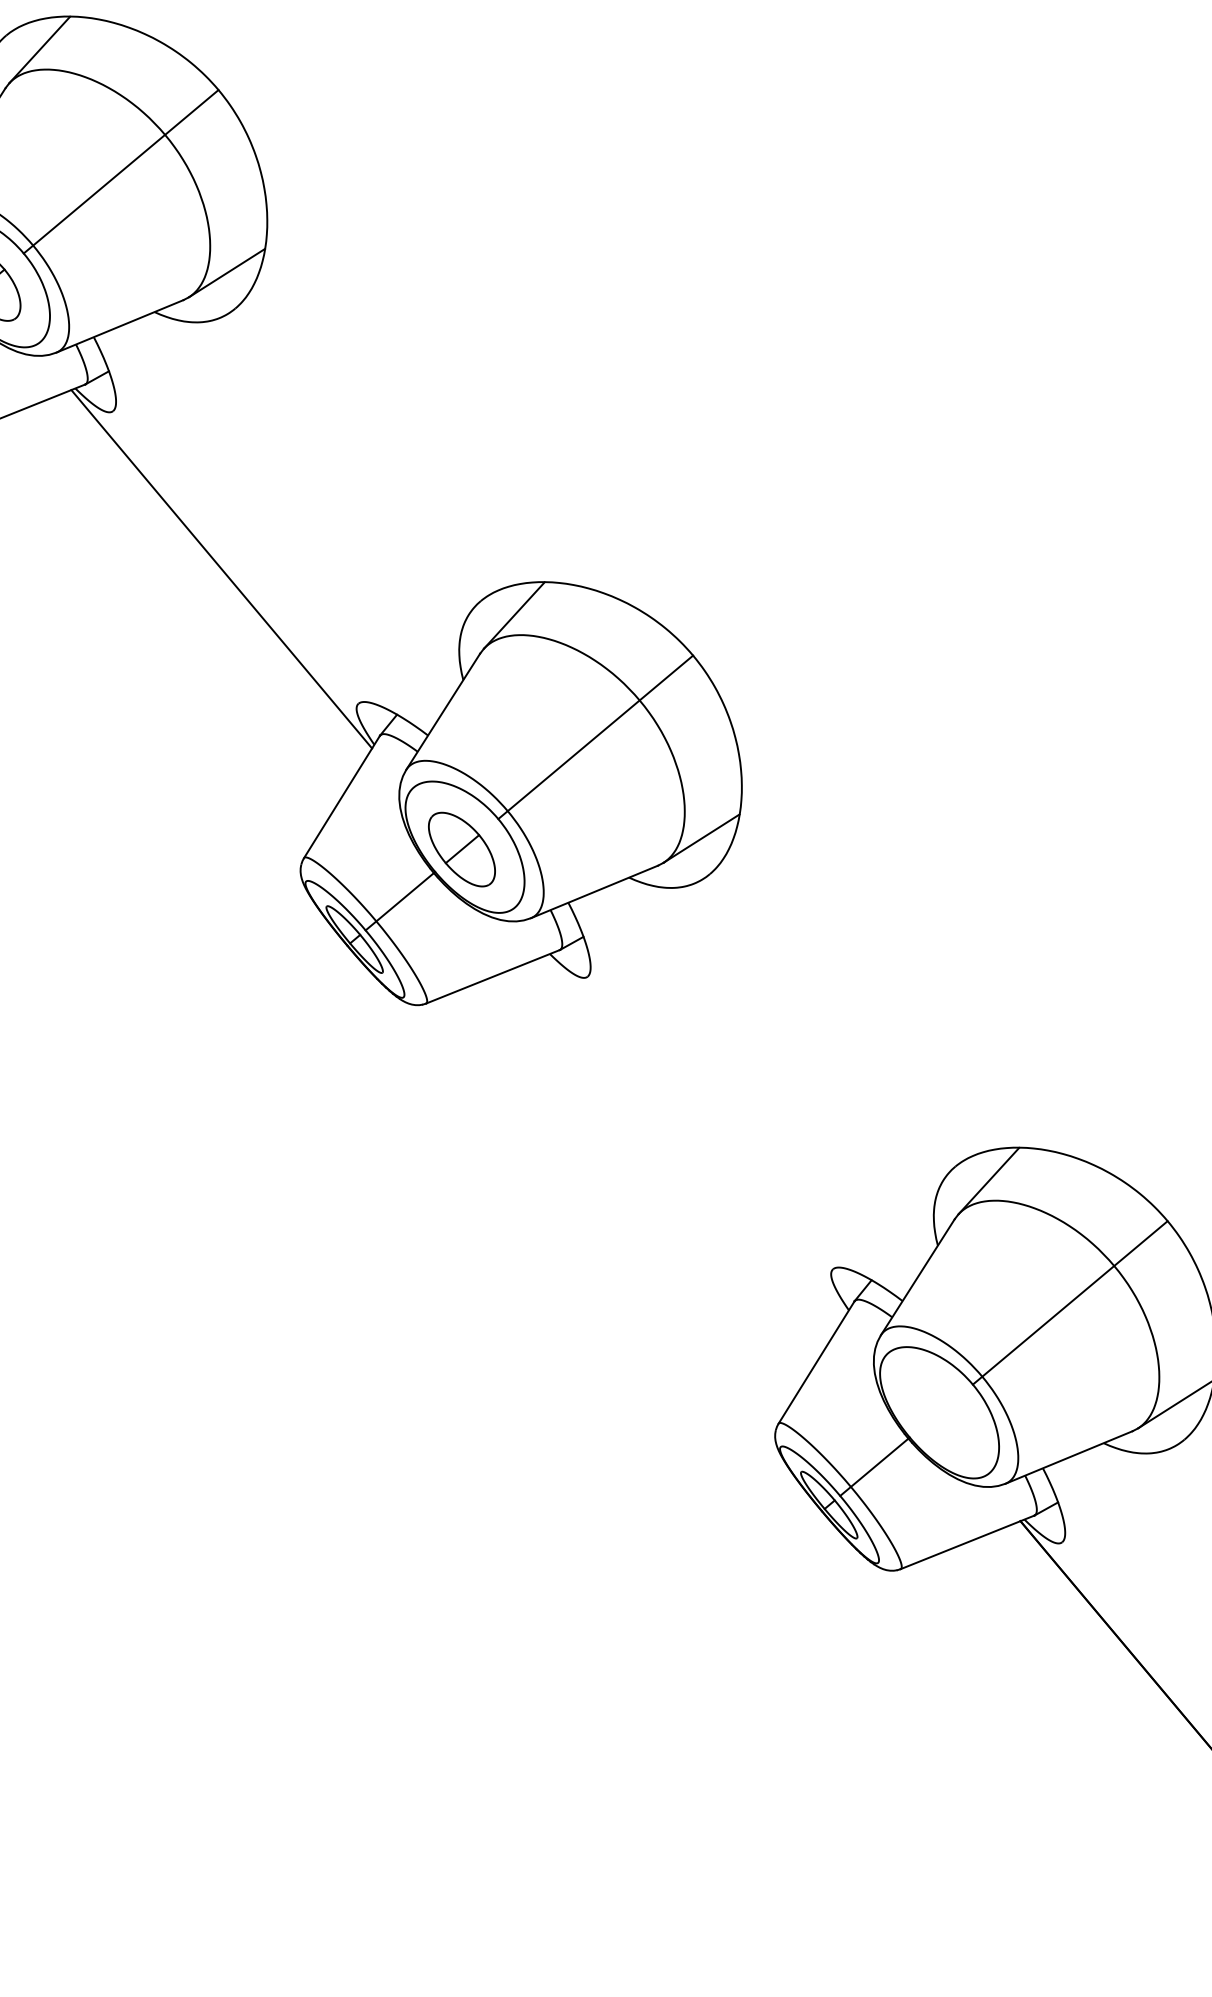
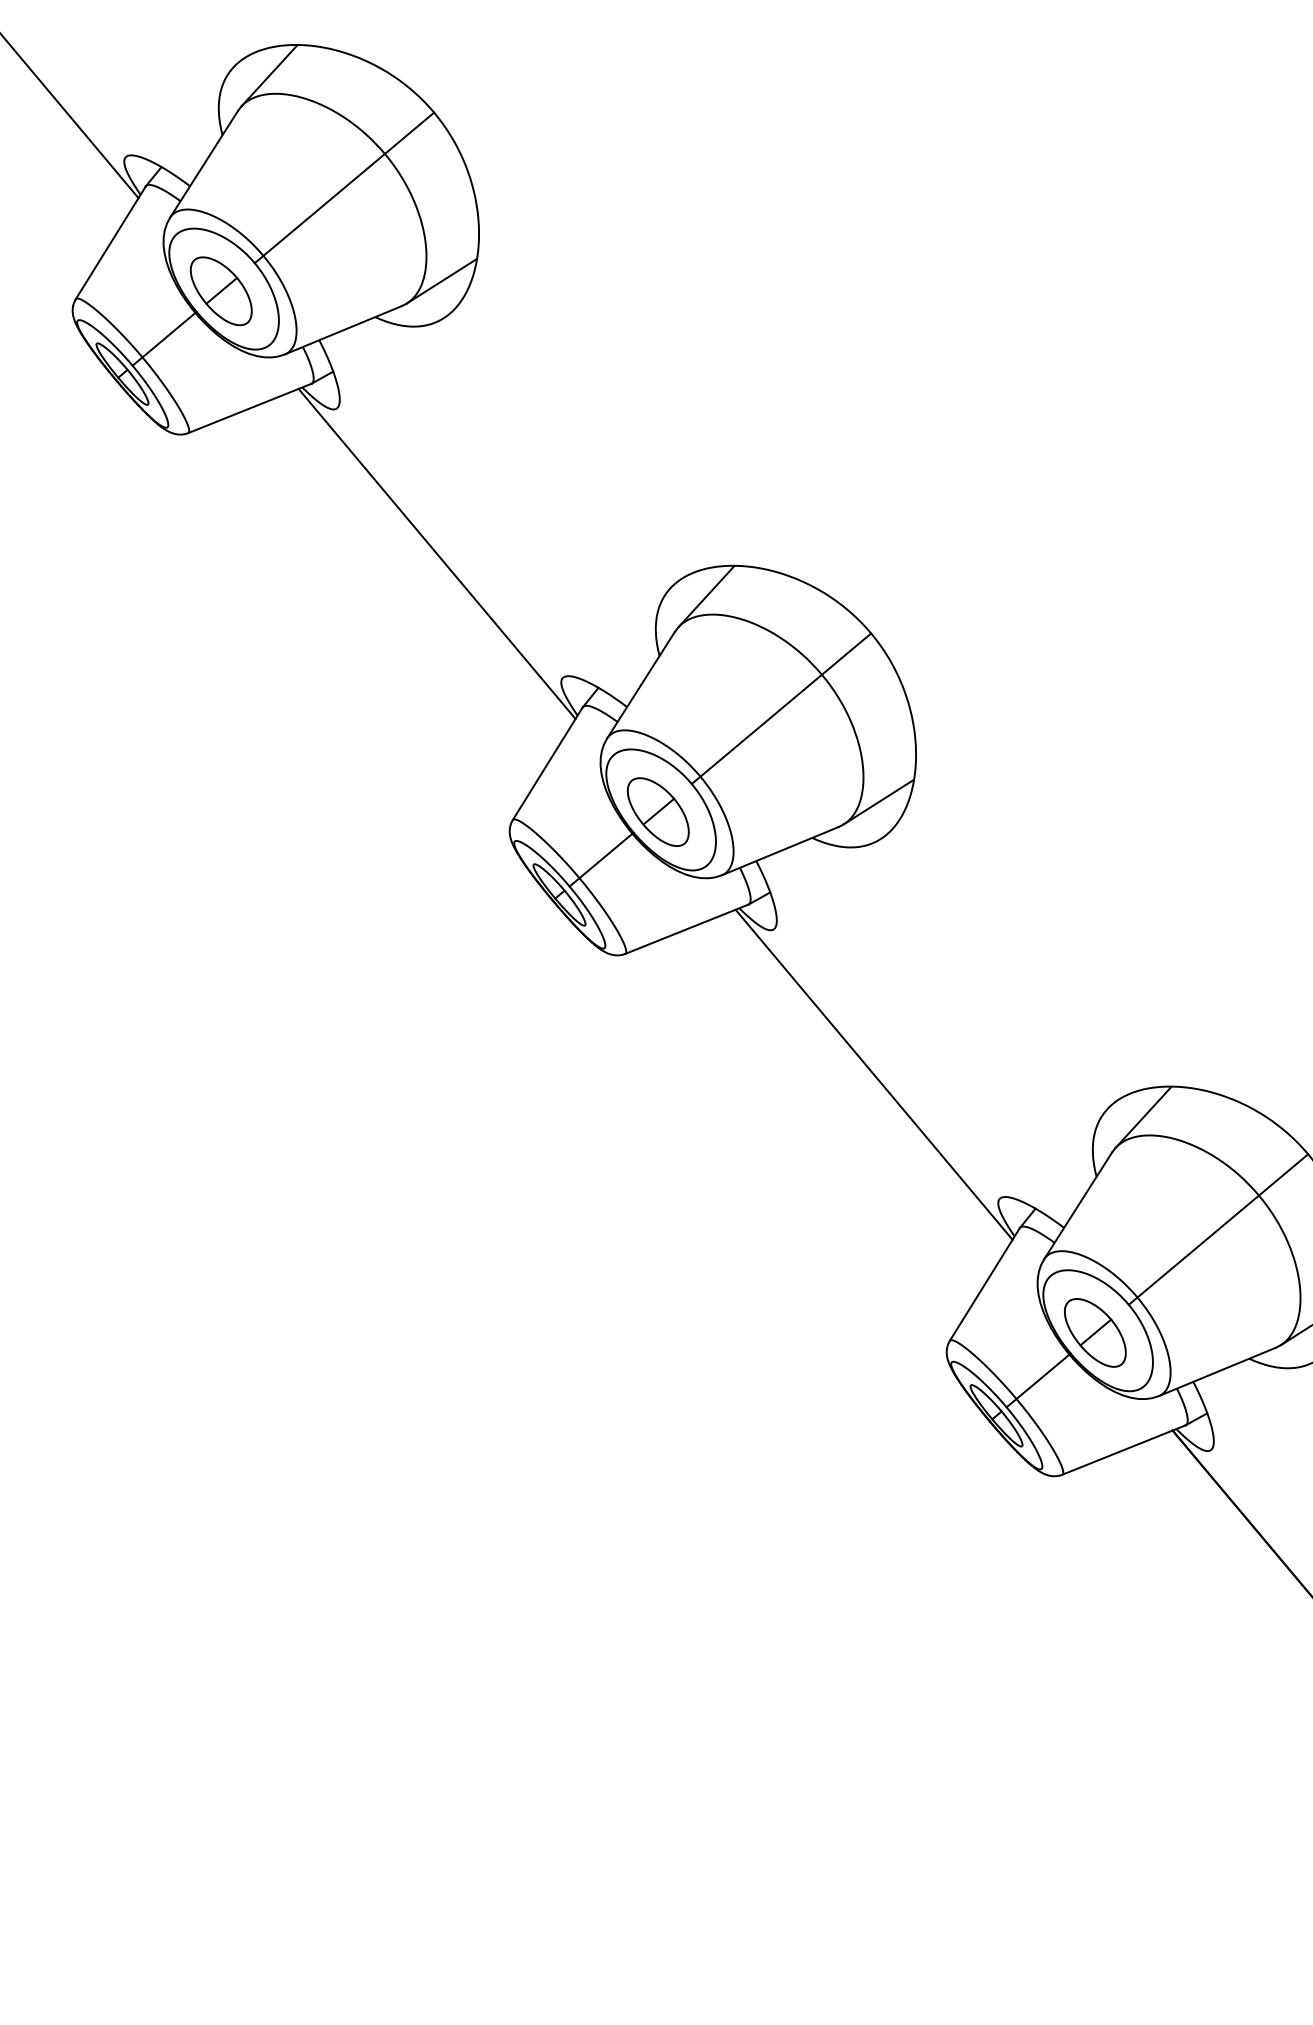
line: (695, 1134) -> (873, 1074), added
part: (936, 1414) -> (1095, 1332), added

